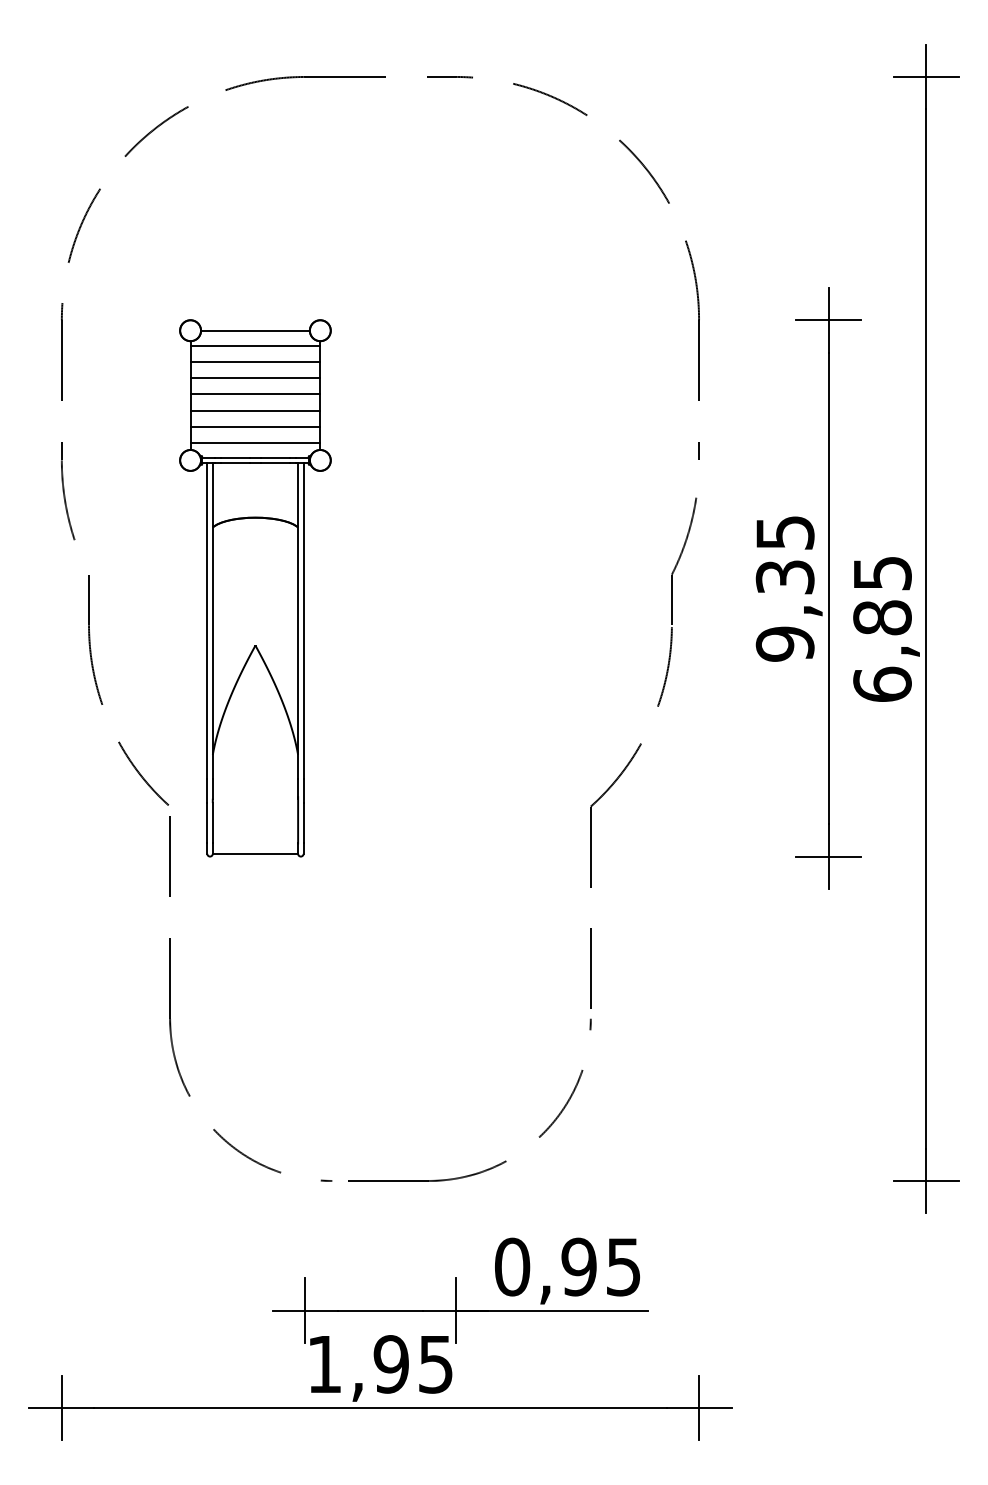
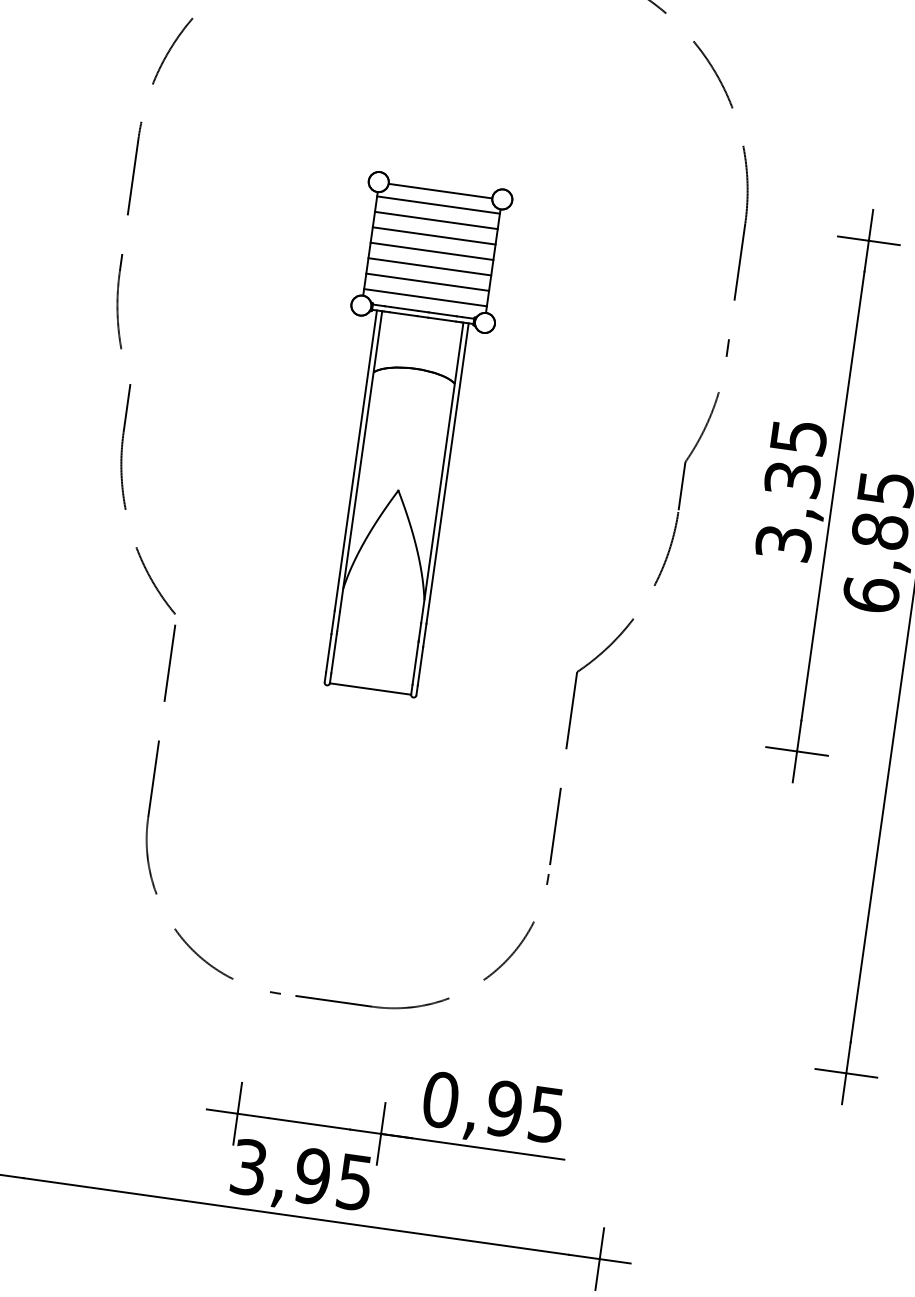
part: (255, 588) -> (406, 436), moved
text: (785, 643) -> (784, 542), 9,35 -> 3,35
text: (324, 1364) -> (248, 1167), 1,95 -> 3,95

